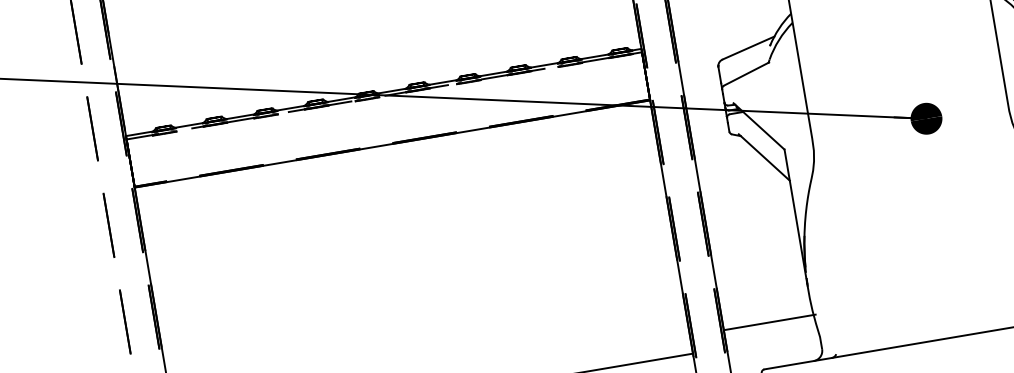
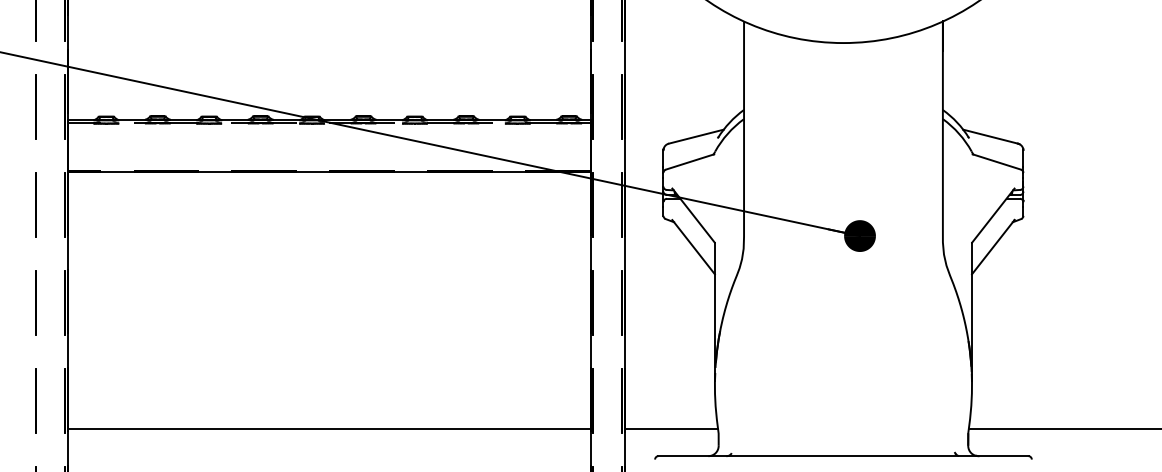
line: (769, 322) -> (671, 428), moved

